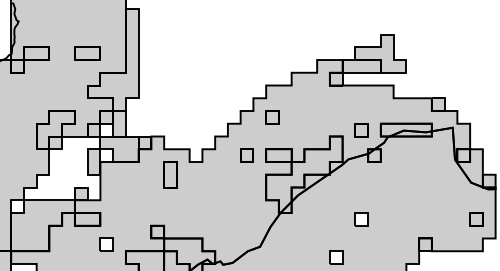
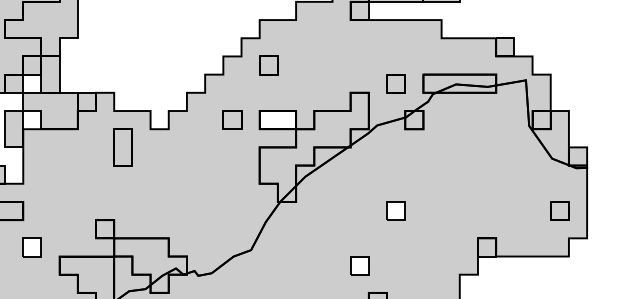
fill: (278, 155) -> (277, 119), removed

